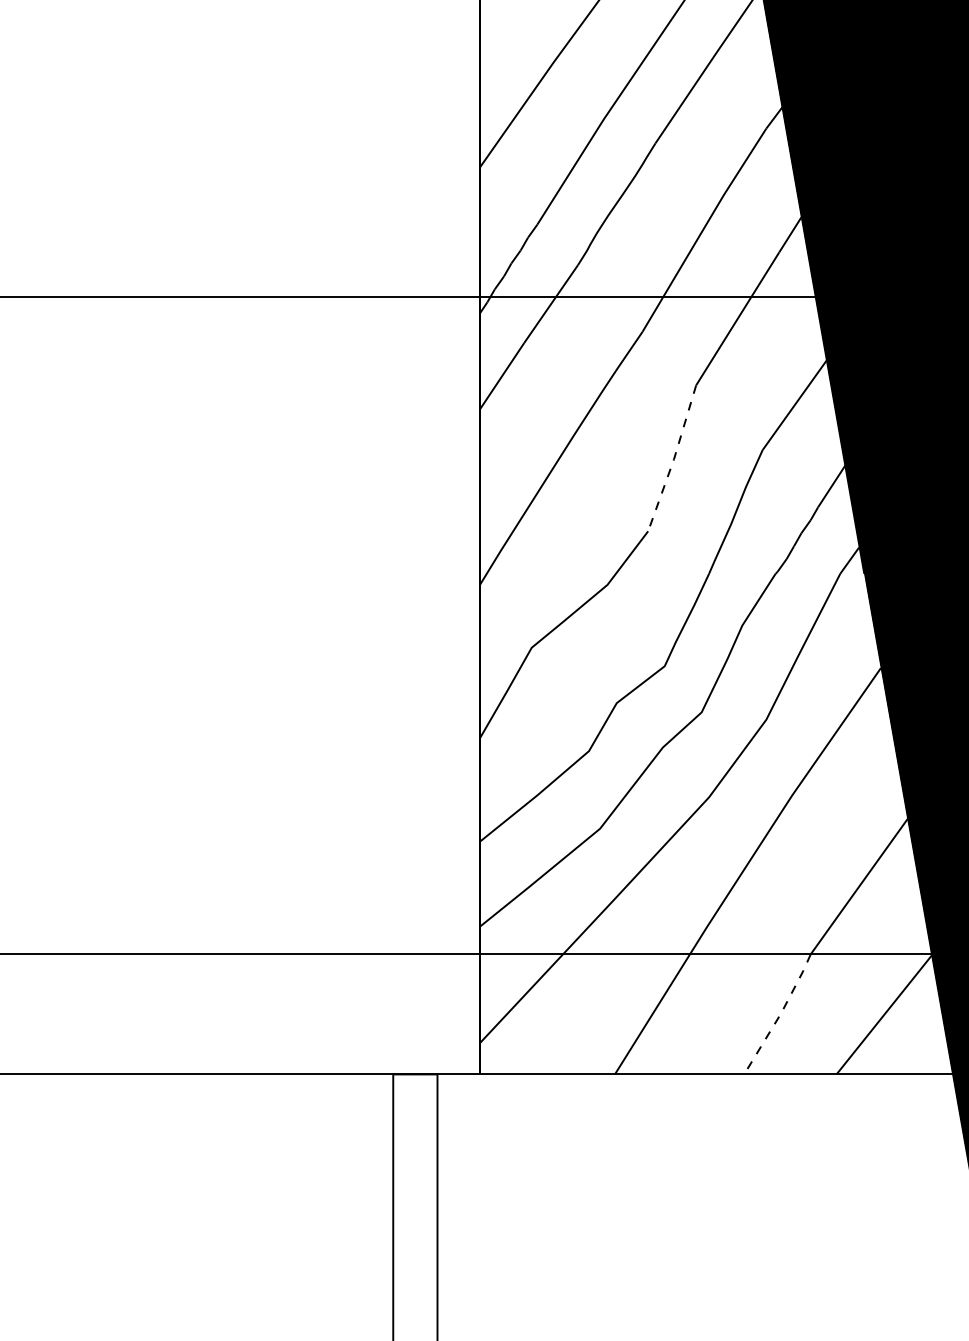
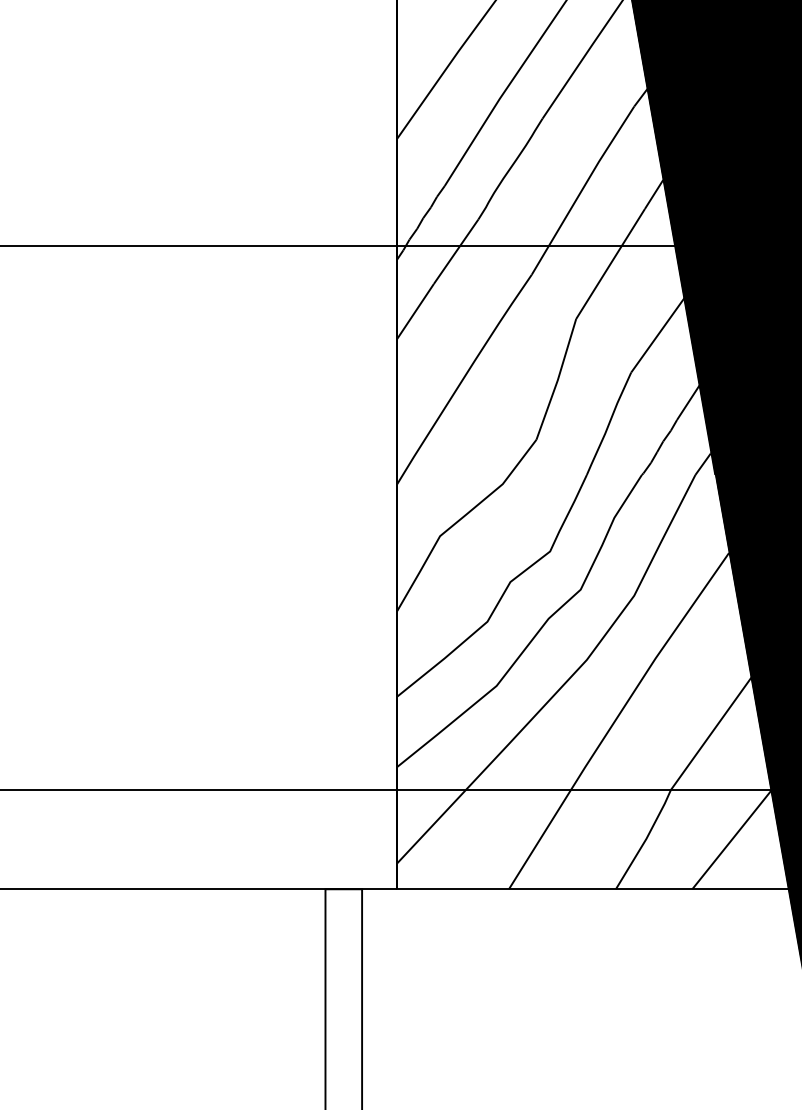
line: (673, 459) -> (557, 380), dashed -> solid
line: (779, 1014) -> (645, 839), dashed -> solid

